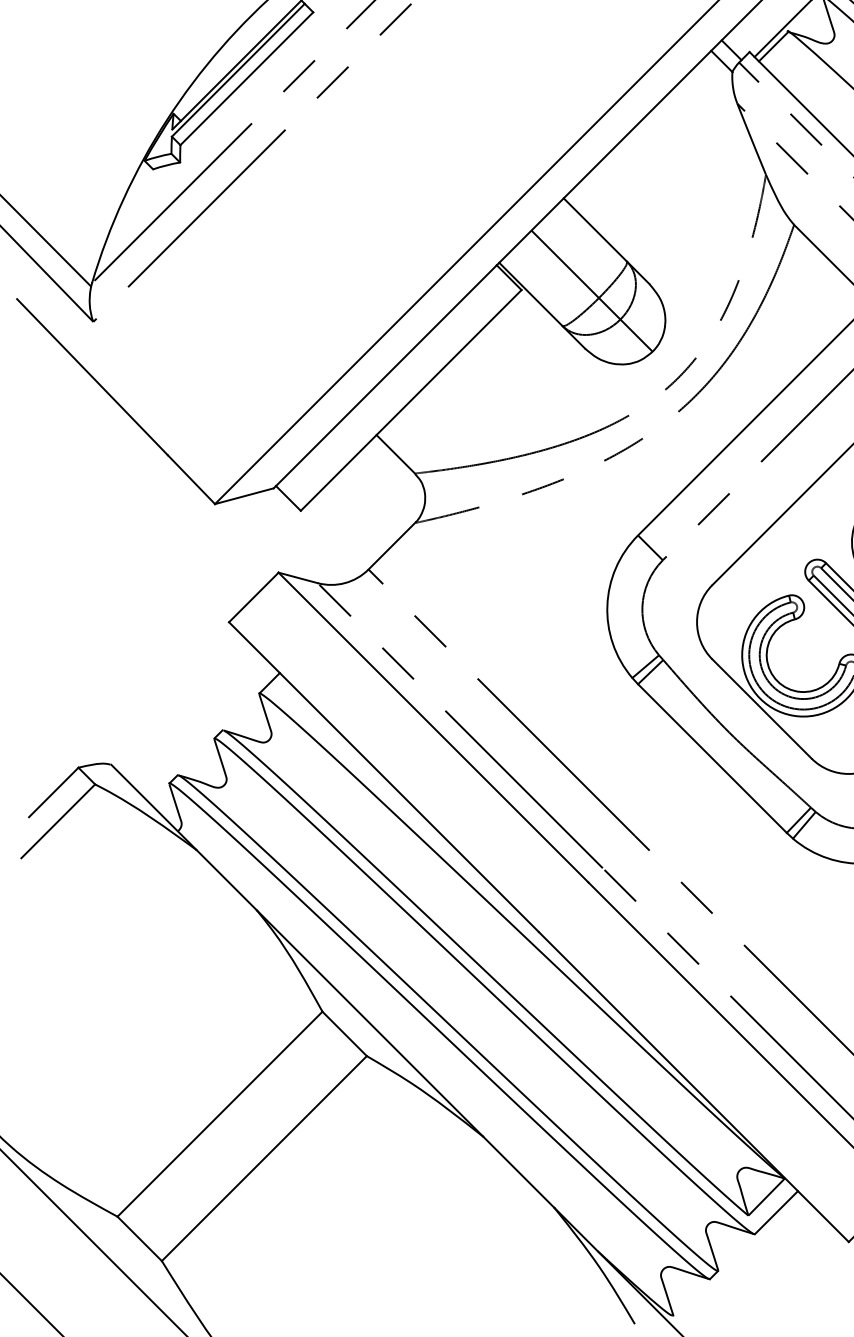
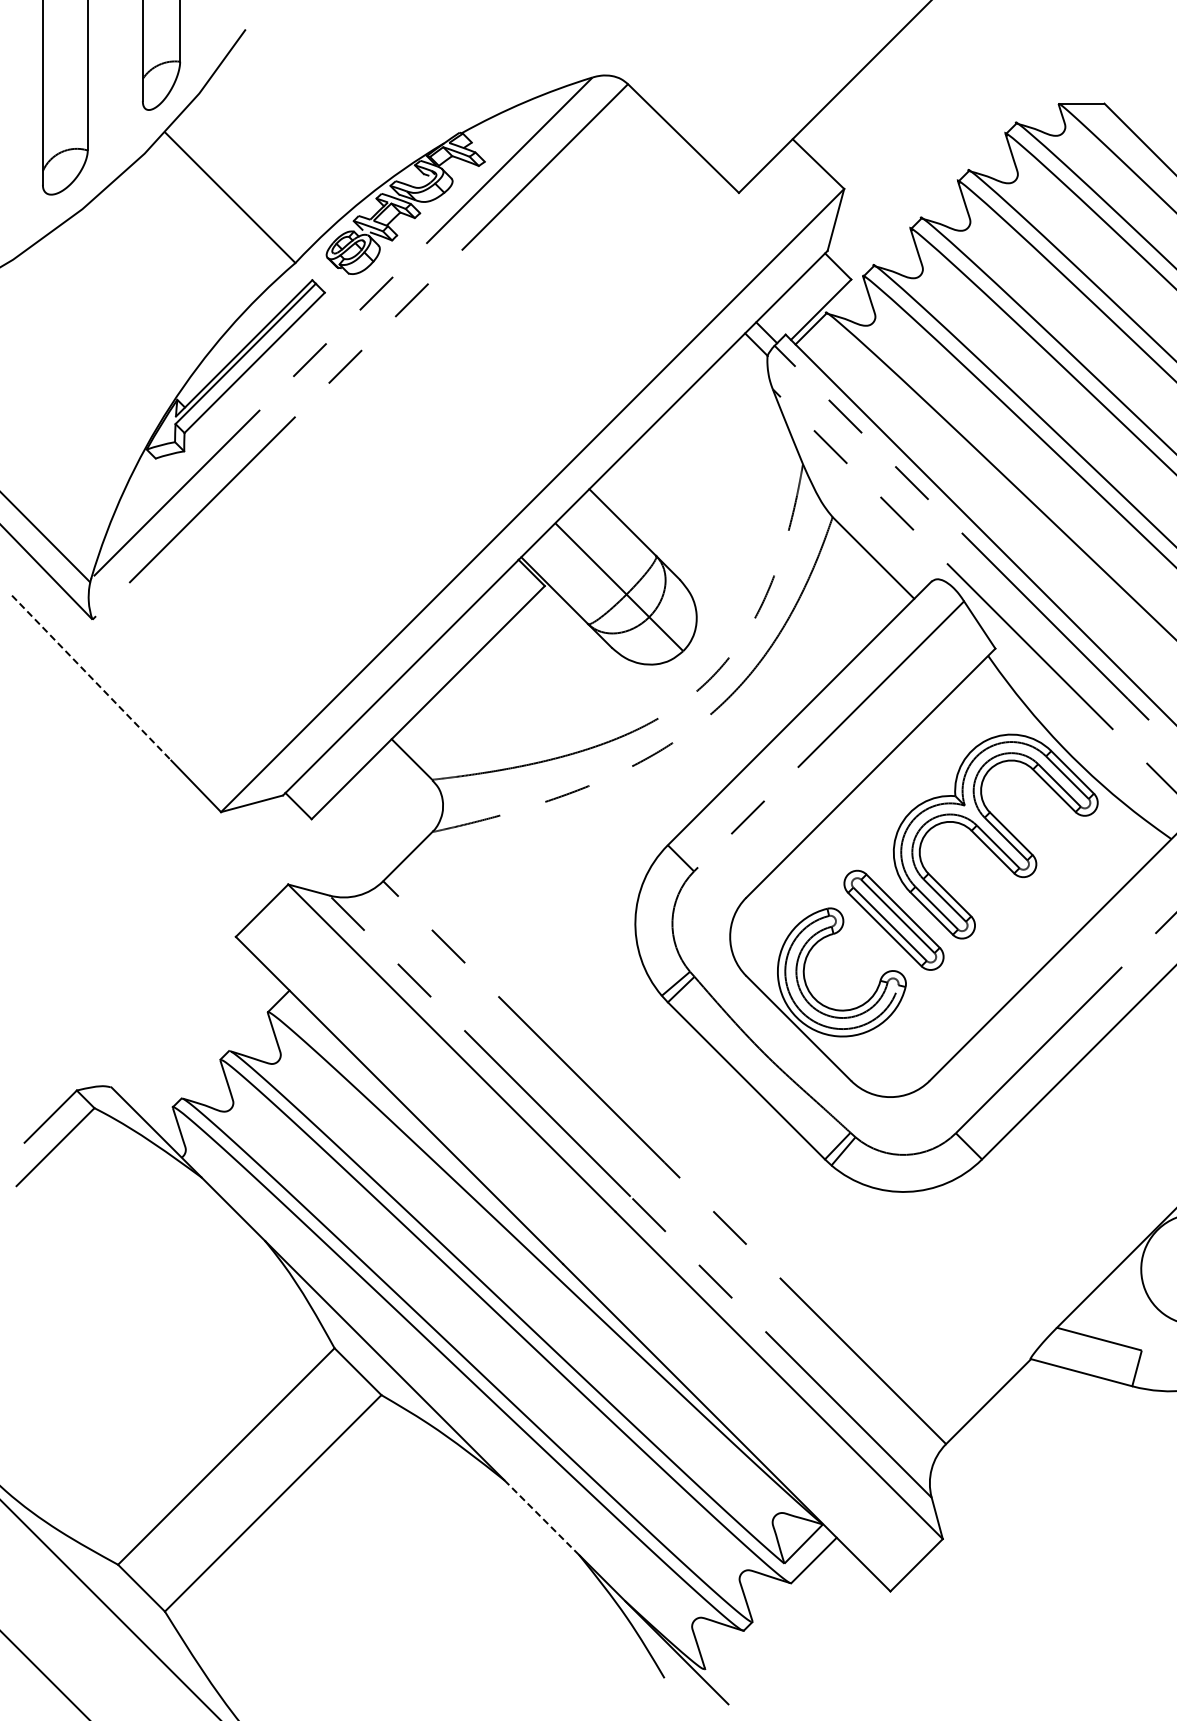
line: (92, 377) -> (91, 678), solid -> dashed
line: (519, 1172) -> (542, 1518), solid -> dashed

